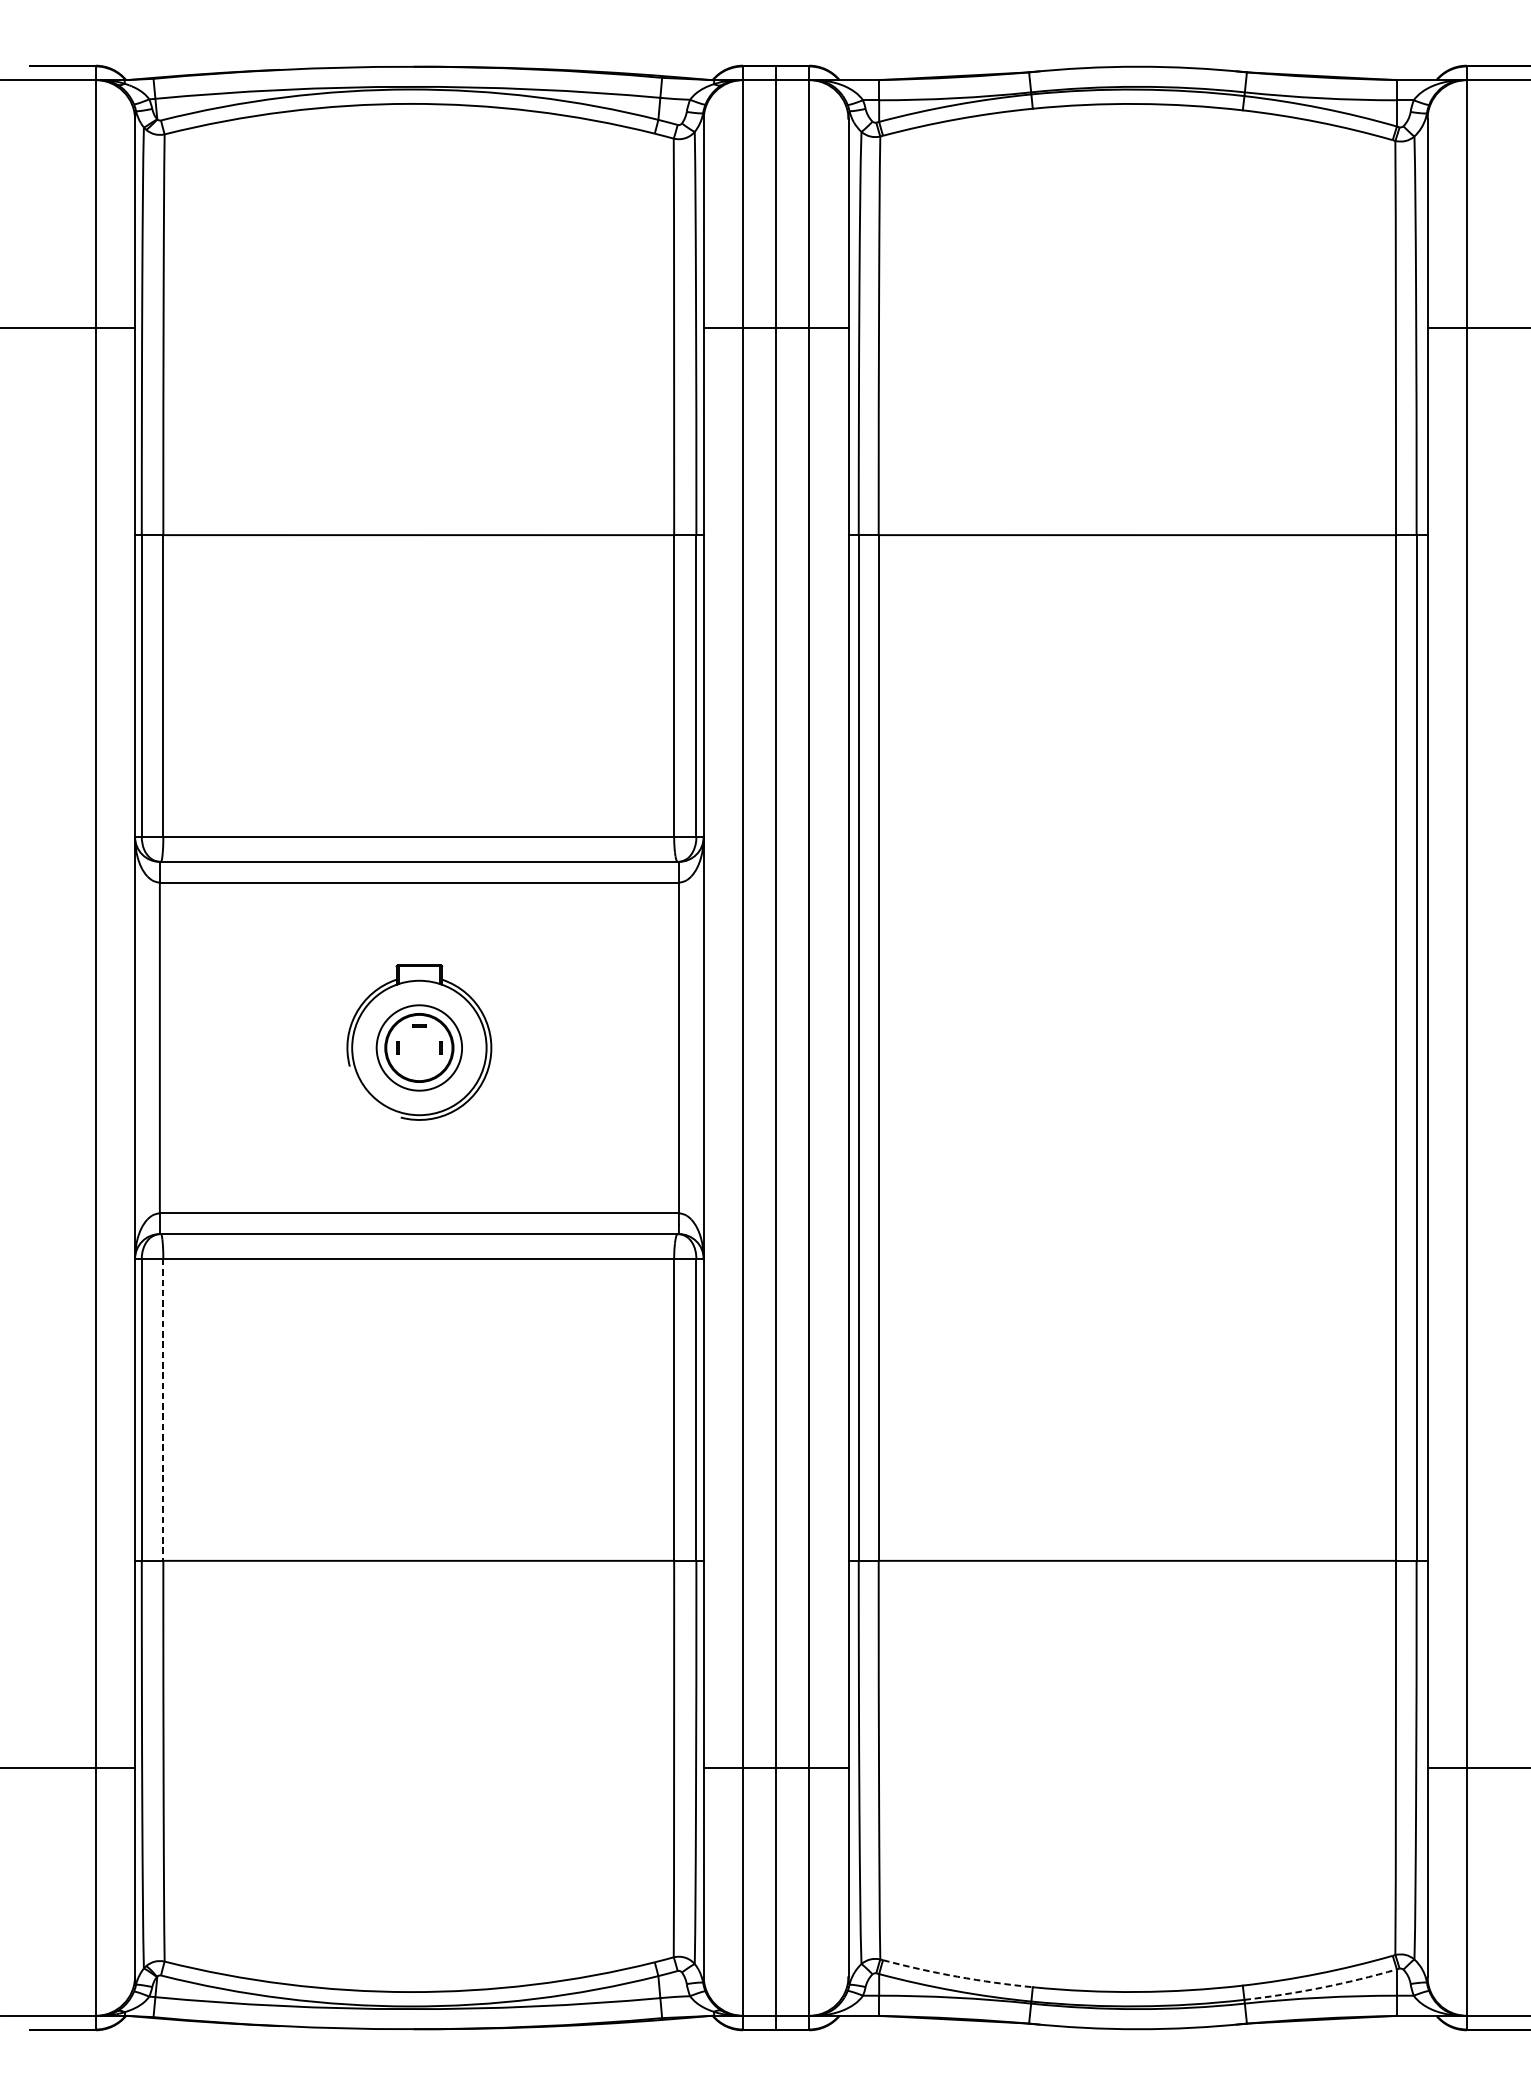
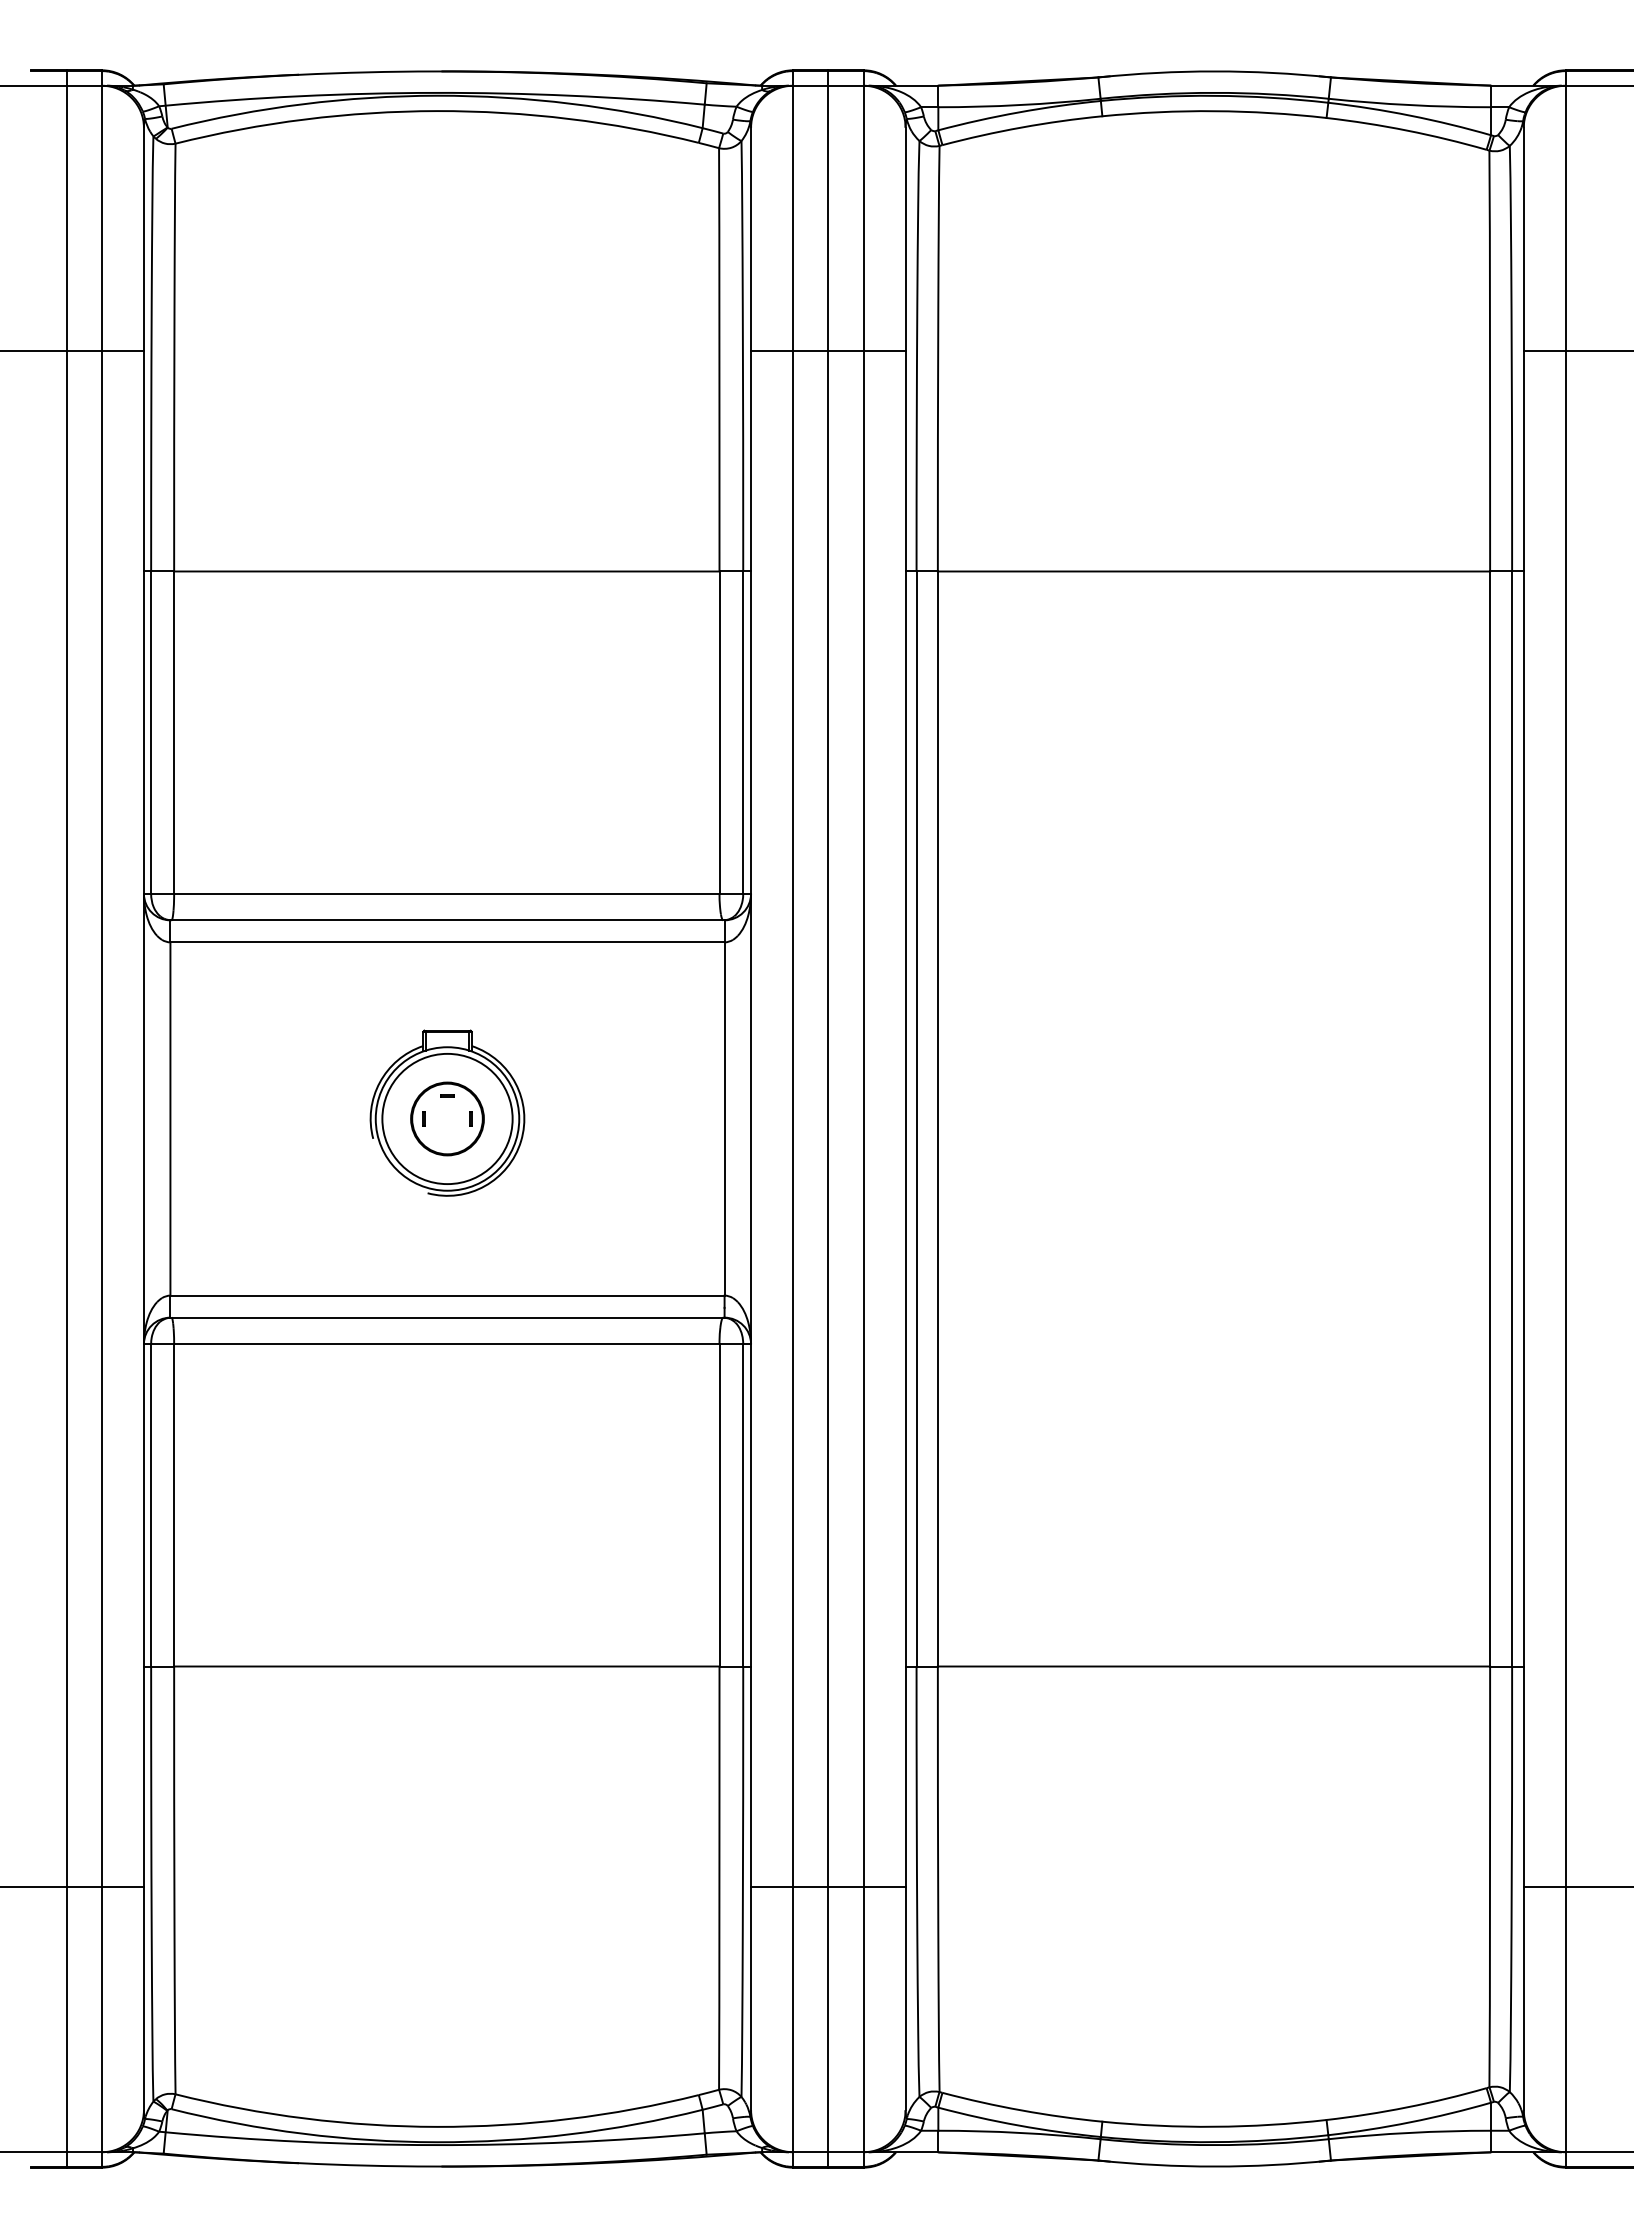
line: (62, 1047) -> (66, 1118), added
circle: (419, 1047) -> (447, 1118), size x1.43
line: (163, 1410) -> (174, 1505), dashed -> solid
arc: (957, 1976) -> (1021, 2110), dashed -> solid
arc: (1321, 1987) -> (1410, 2122), dashed -> solid

